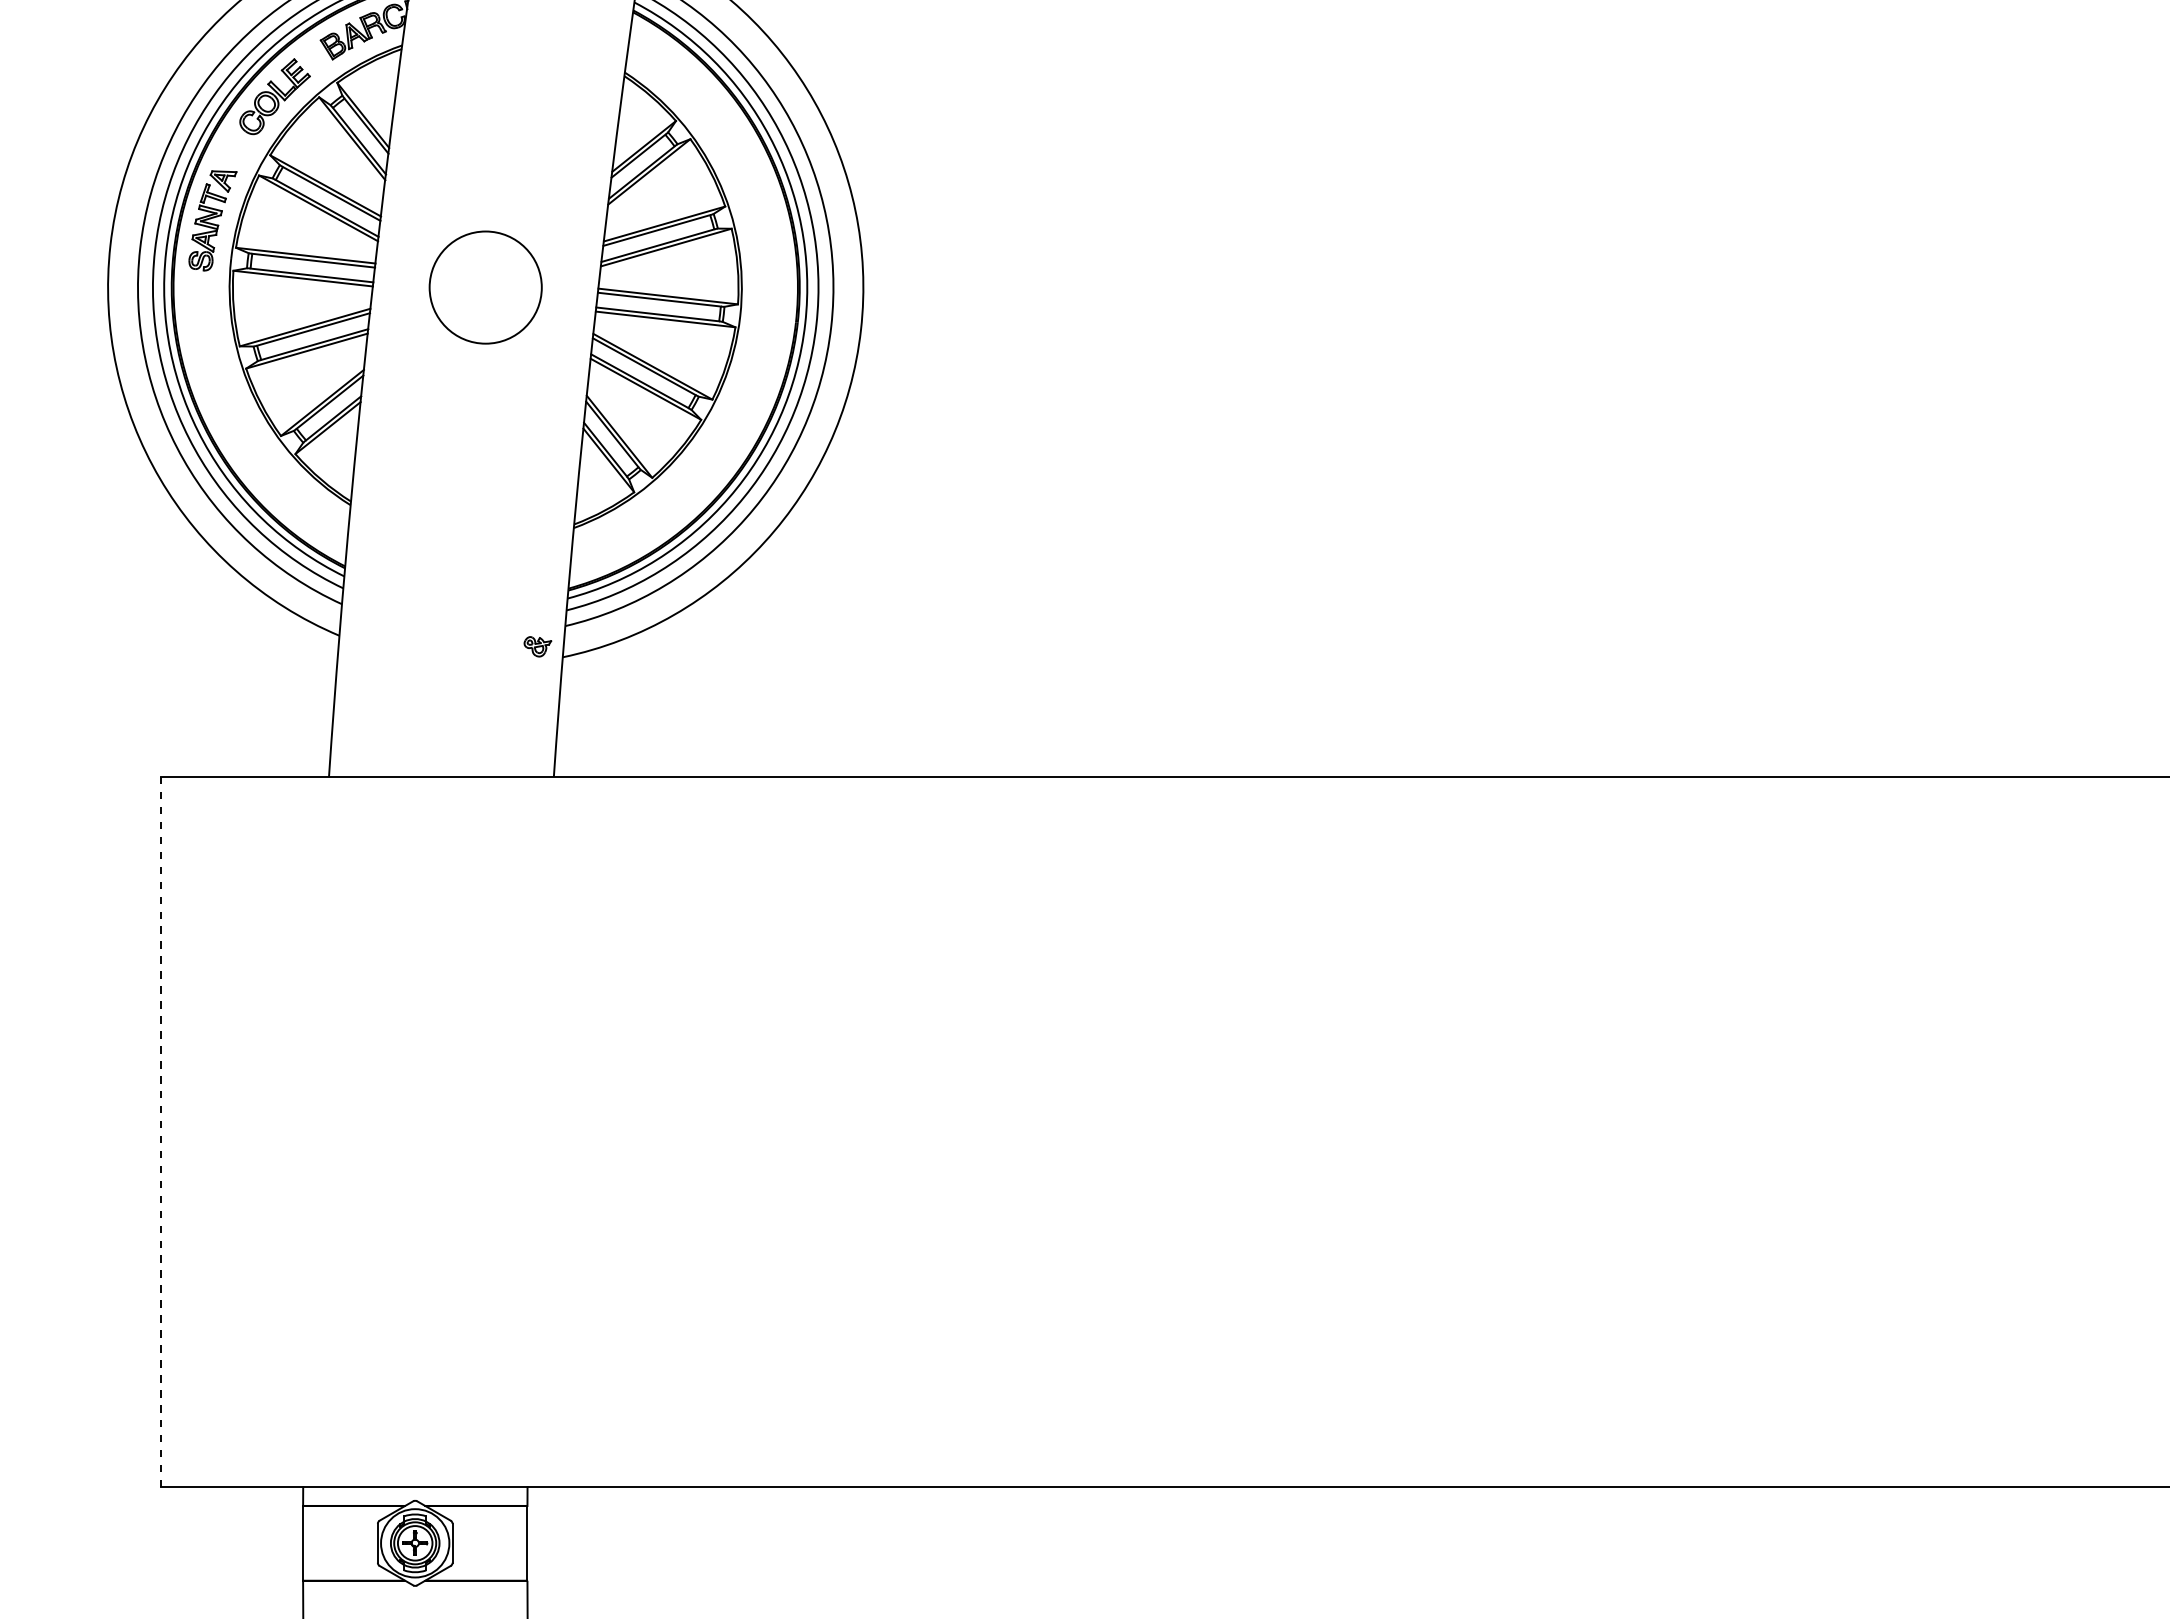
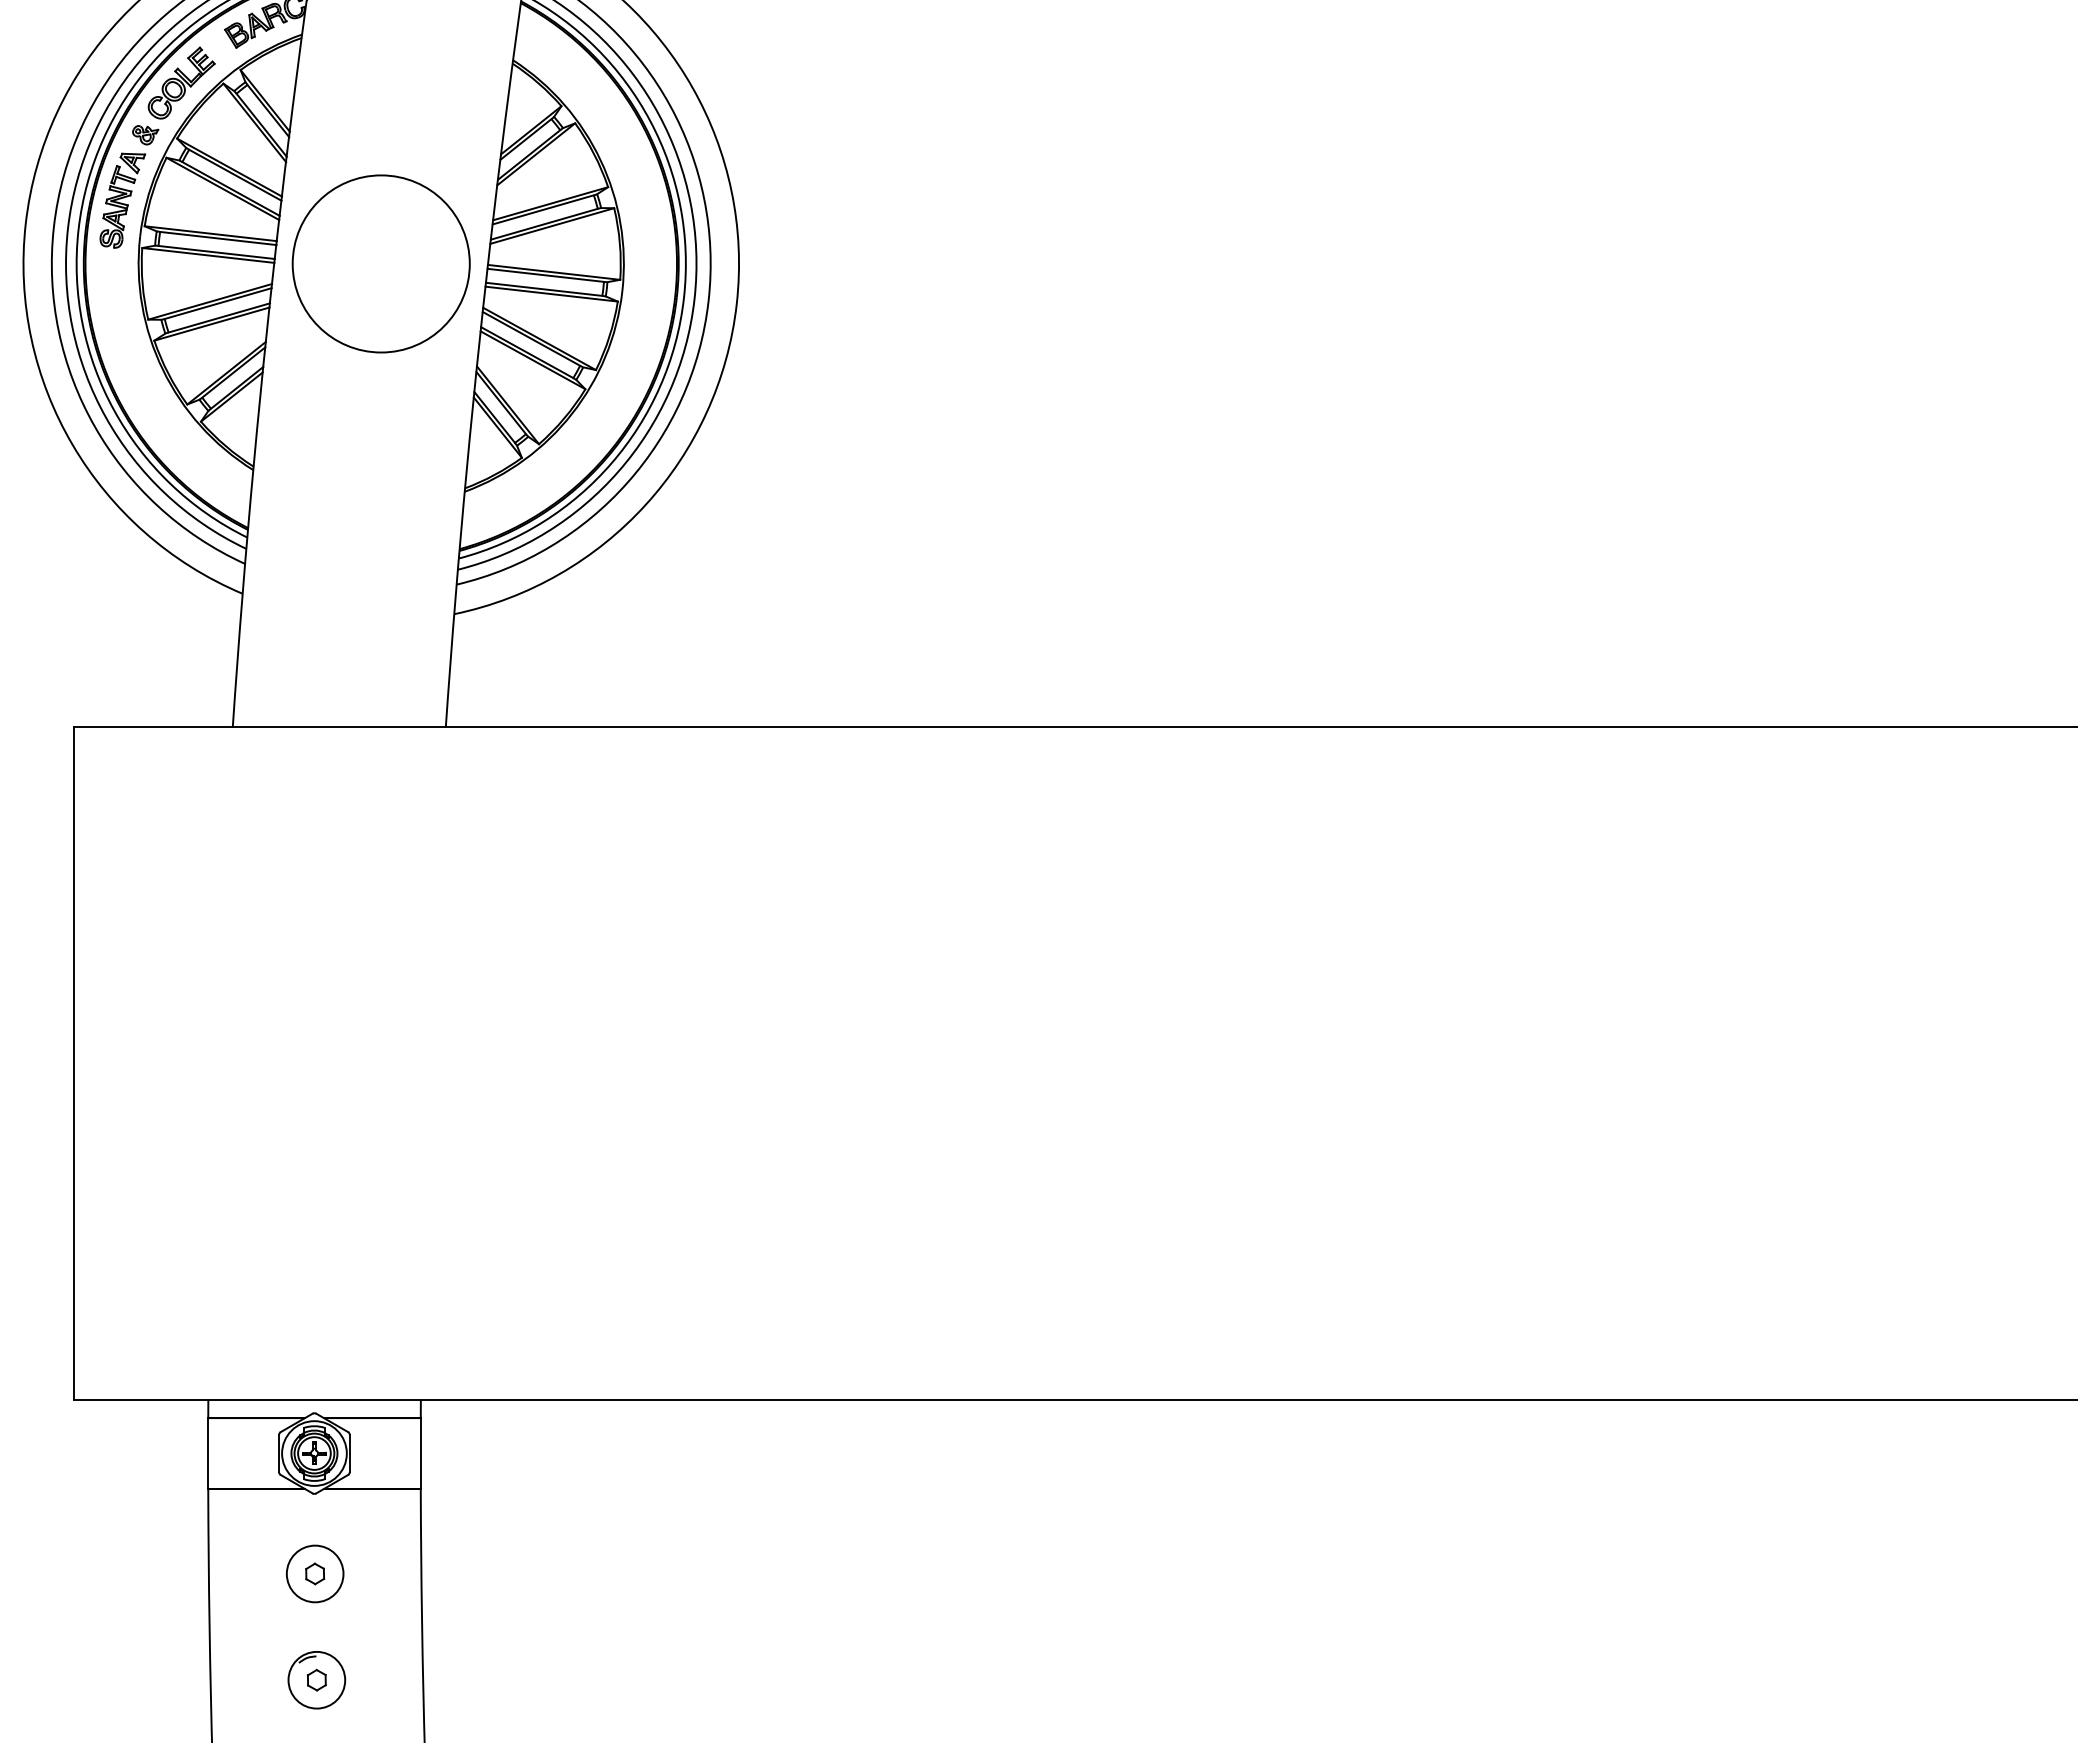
circle: (484, 287) -> (380, 263), size x1.67
part: (537, 647) -> (145, 135), moved
line: (160, 1131) -> (73, 1063), dashed -> solid

